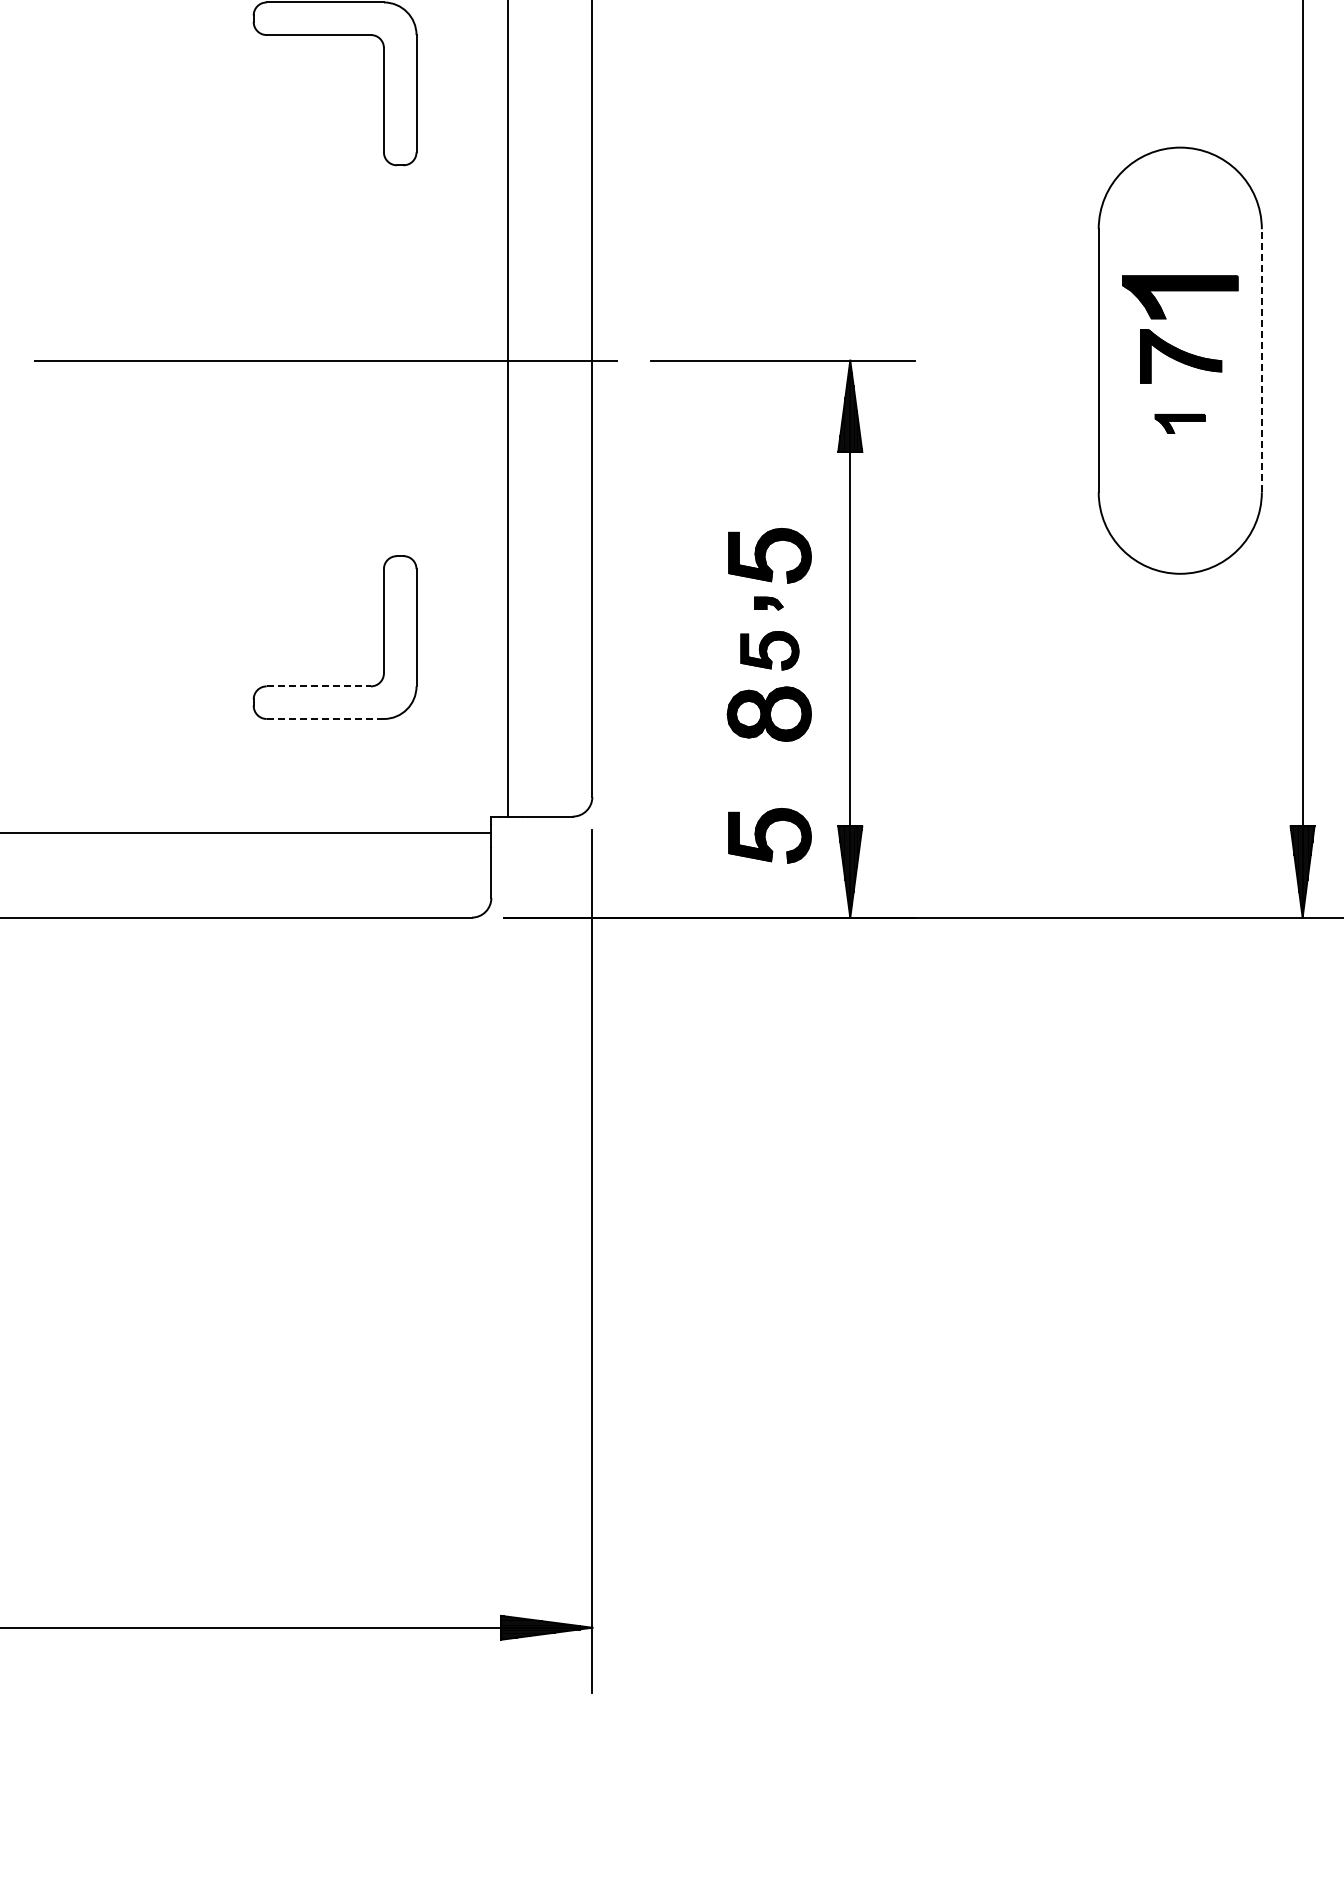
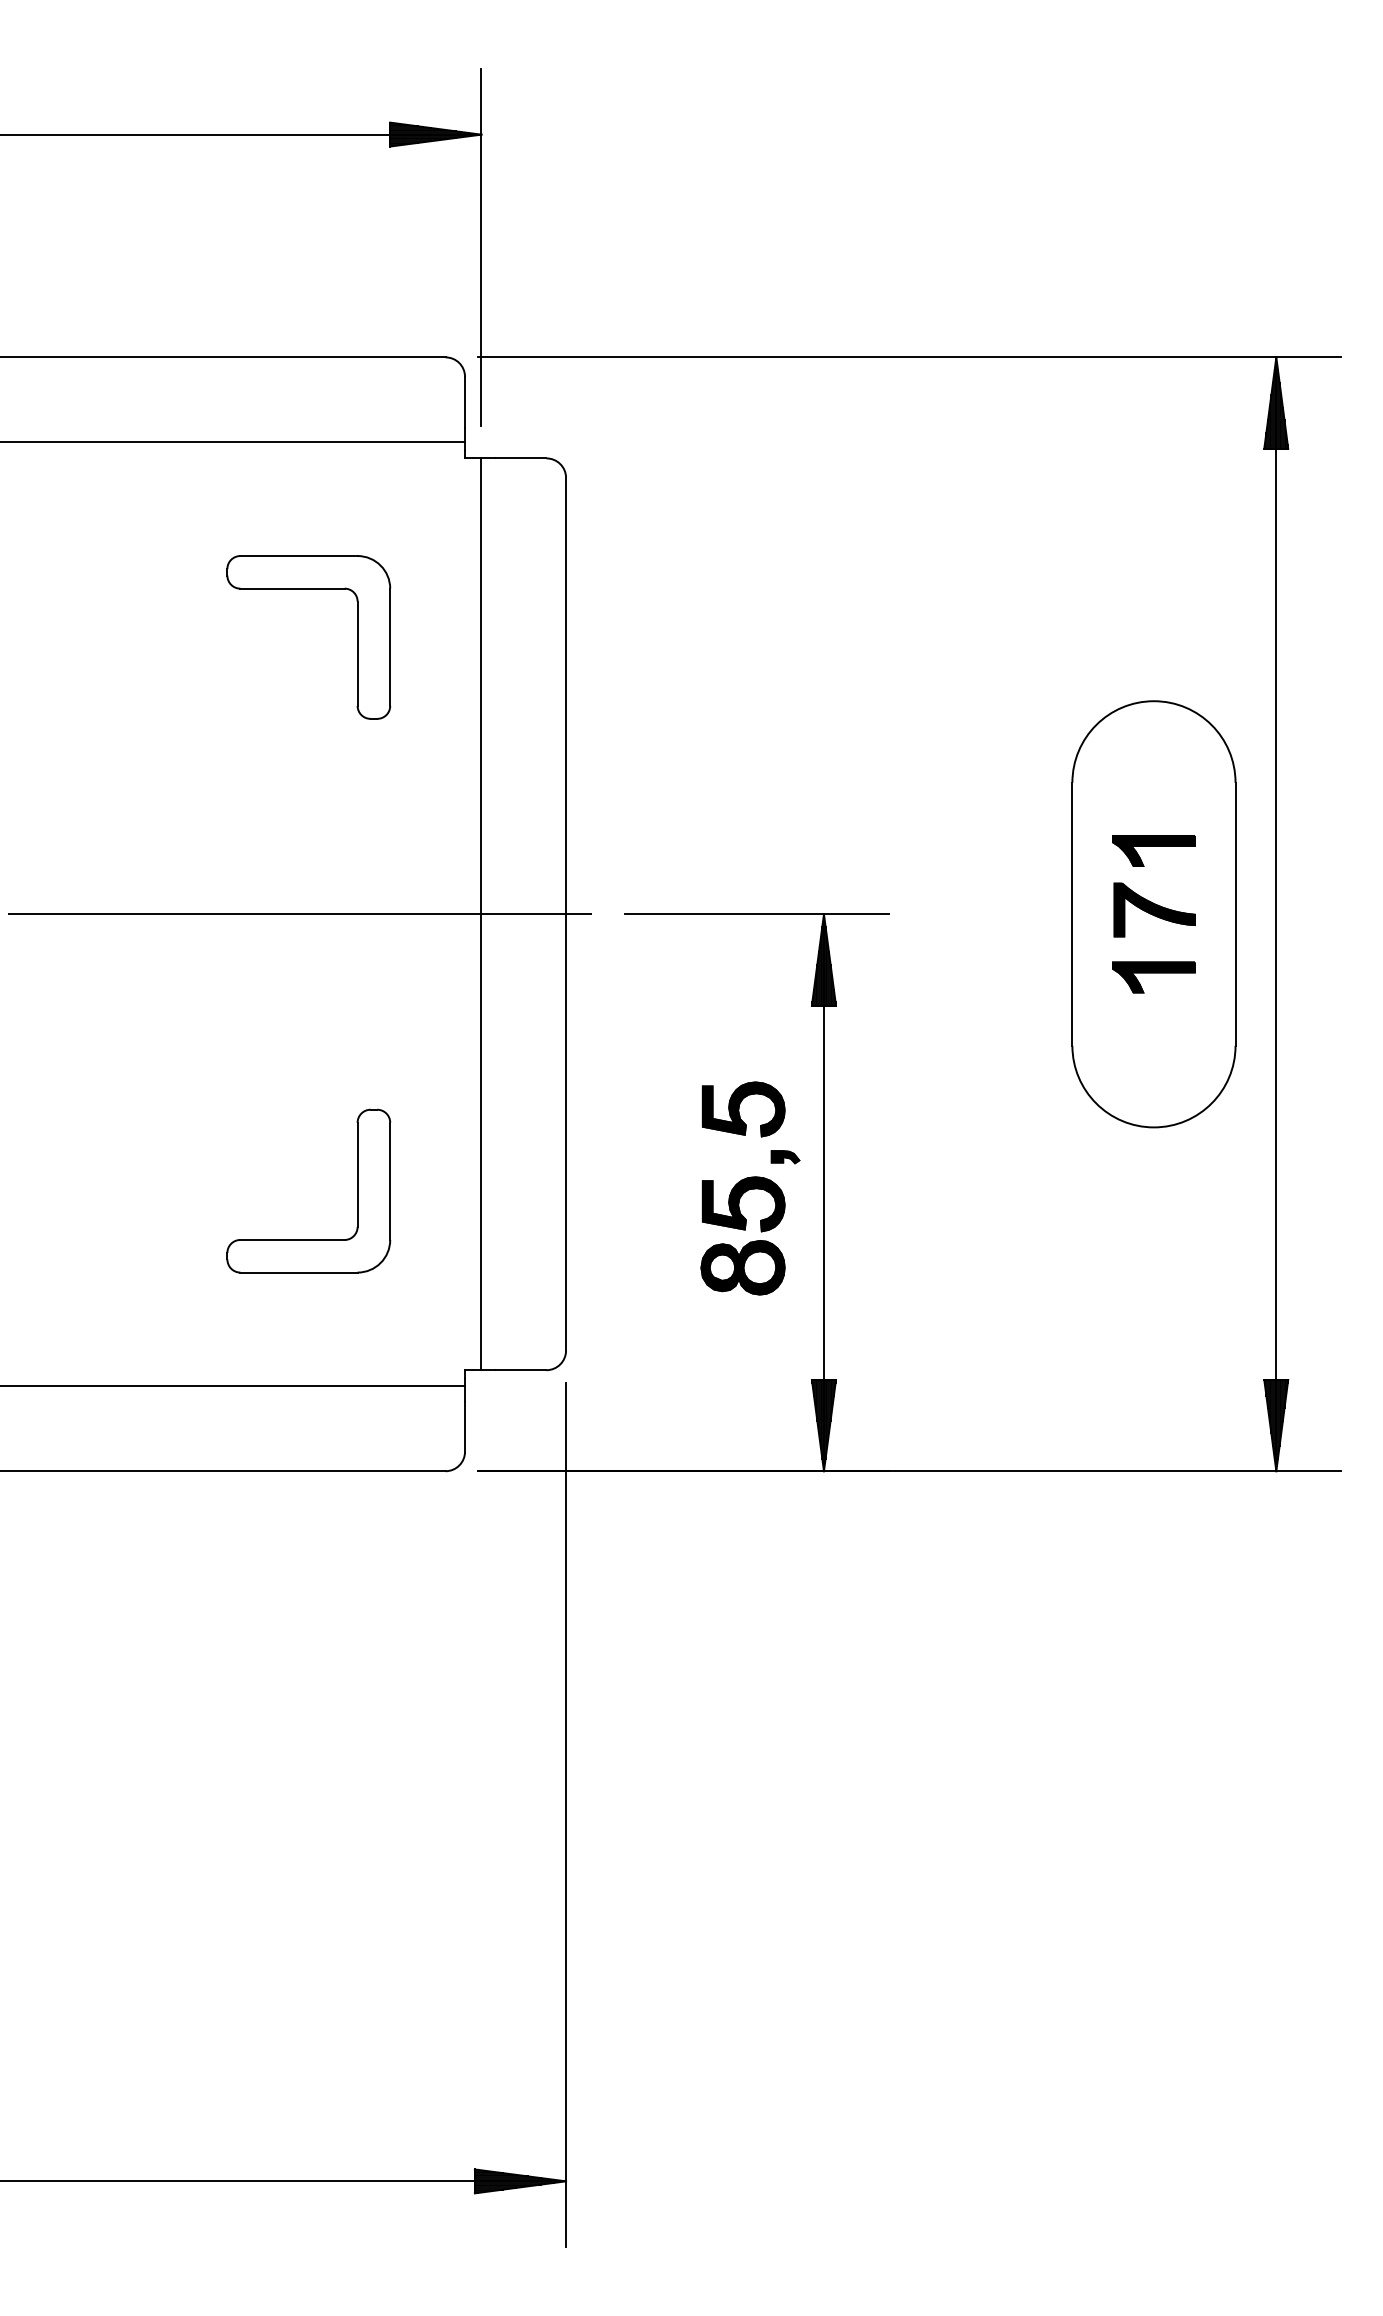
part: (1179, 296) -> (1153, 850), size x0.71
line: (1261, 360) -> (1235, 914), dashed -> solid
part: (1179, 423) -> (1153, 977), size x1.67
part: (768, 603) -> (785, 1157), moved
part: (769, 650) -> (743, 1204), size x1.43
line: (319, 685) -> (293, 1239), dashed -> solid
line: (325, 718) -> (299, 1272), dashed -> solid
part: (769, 835) -> (743, 1389), removed

